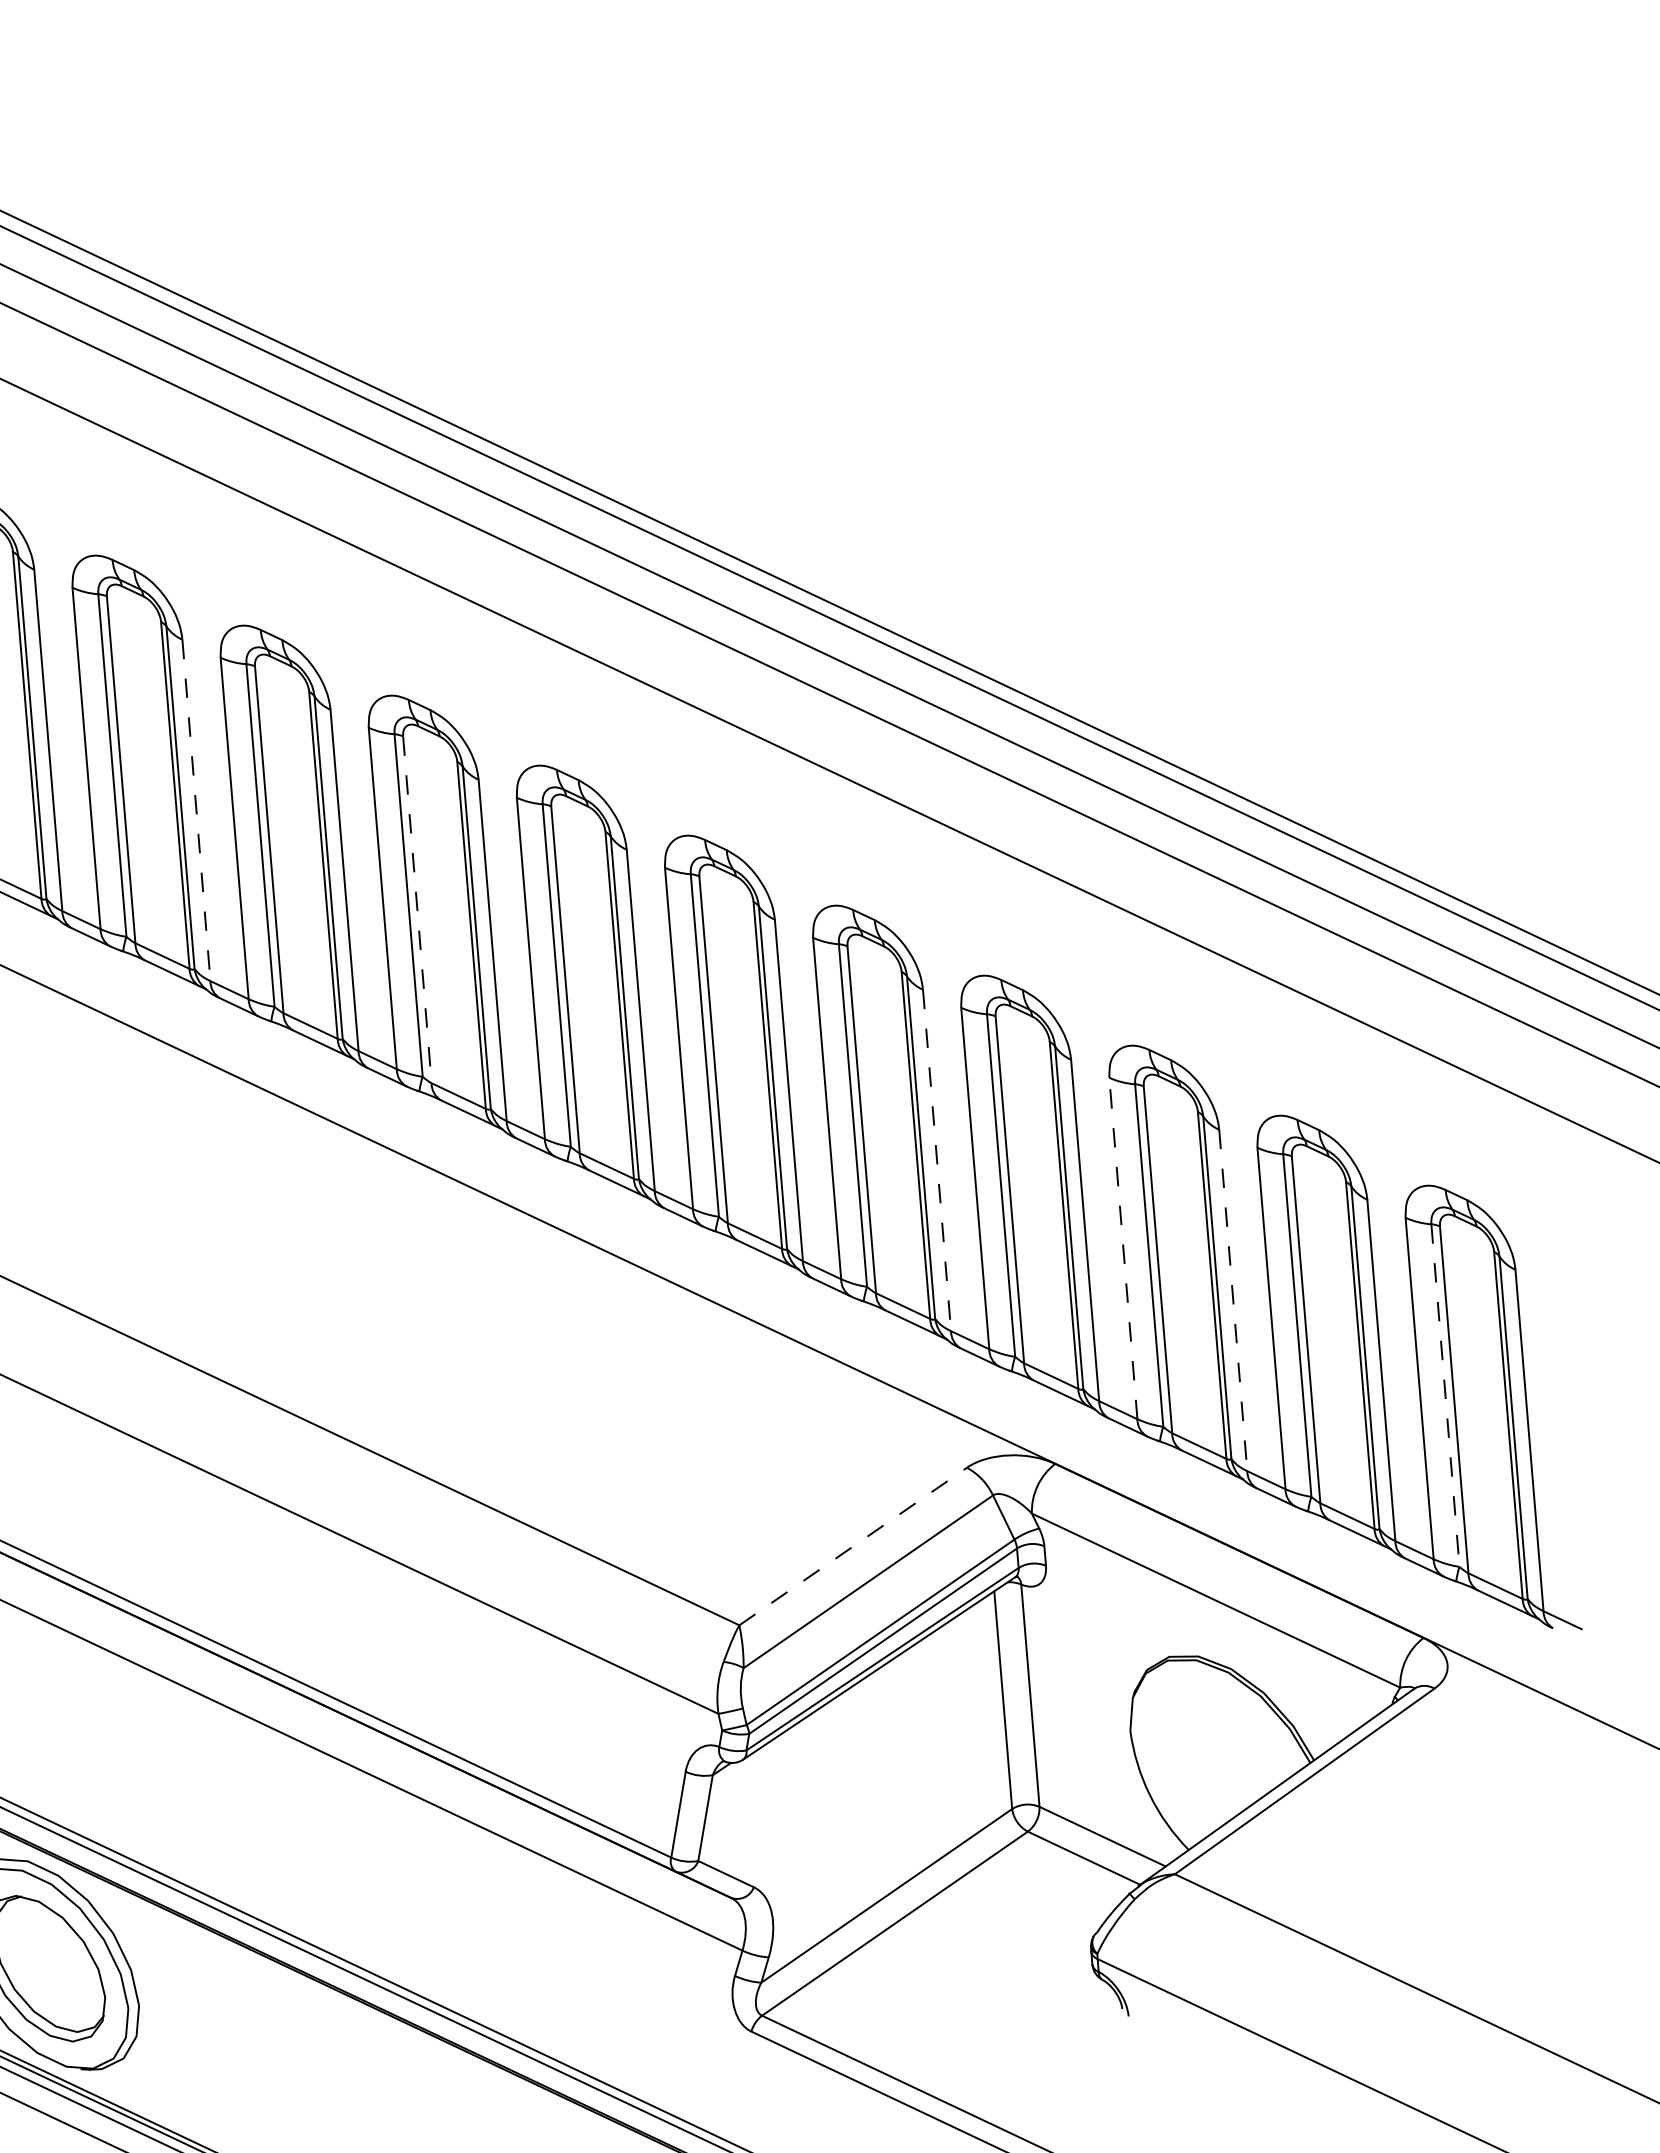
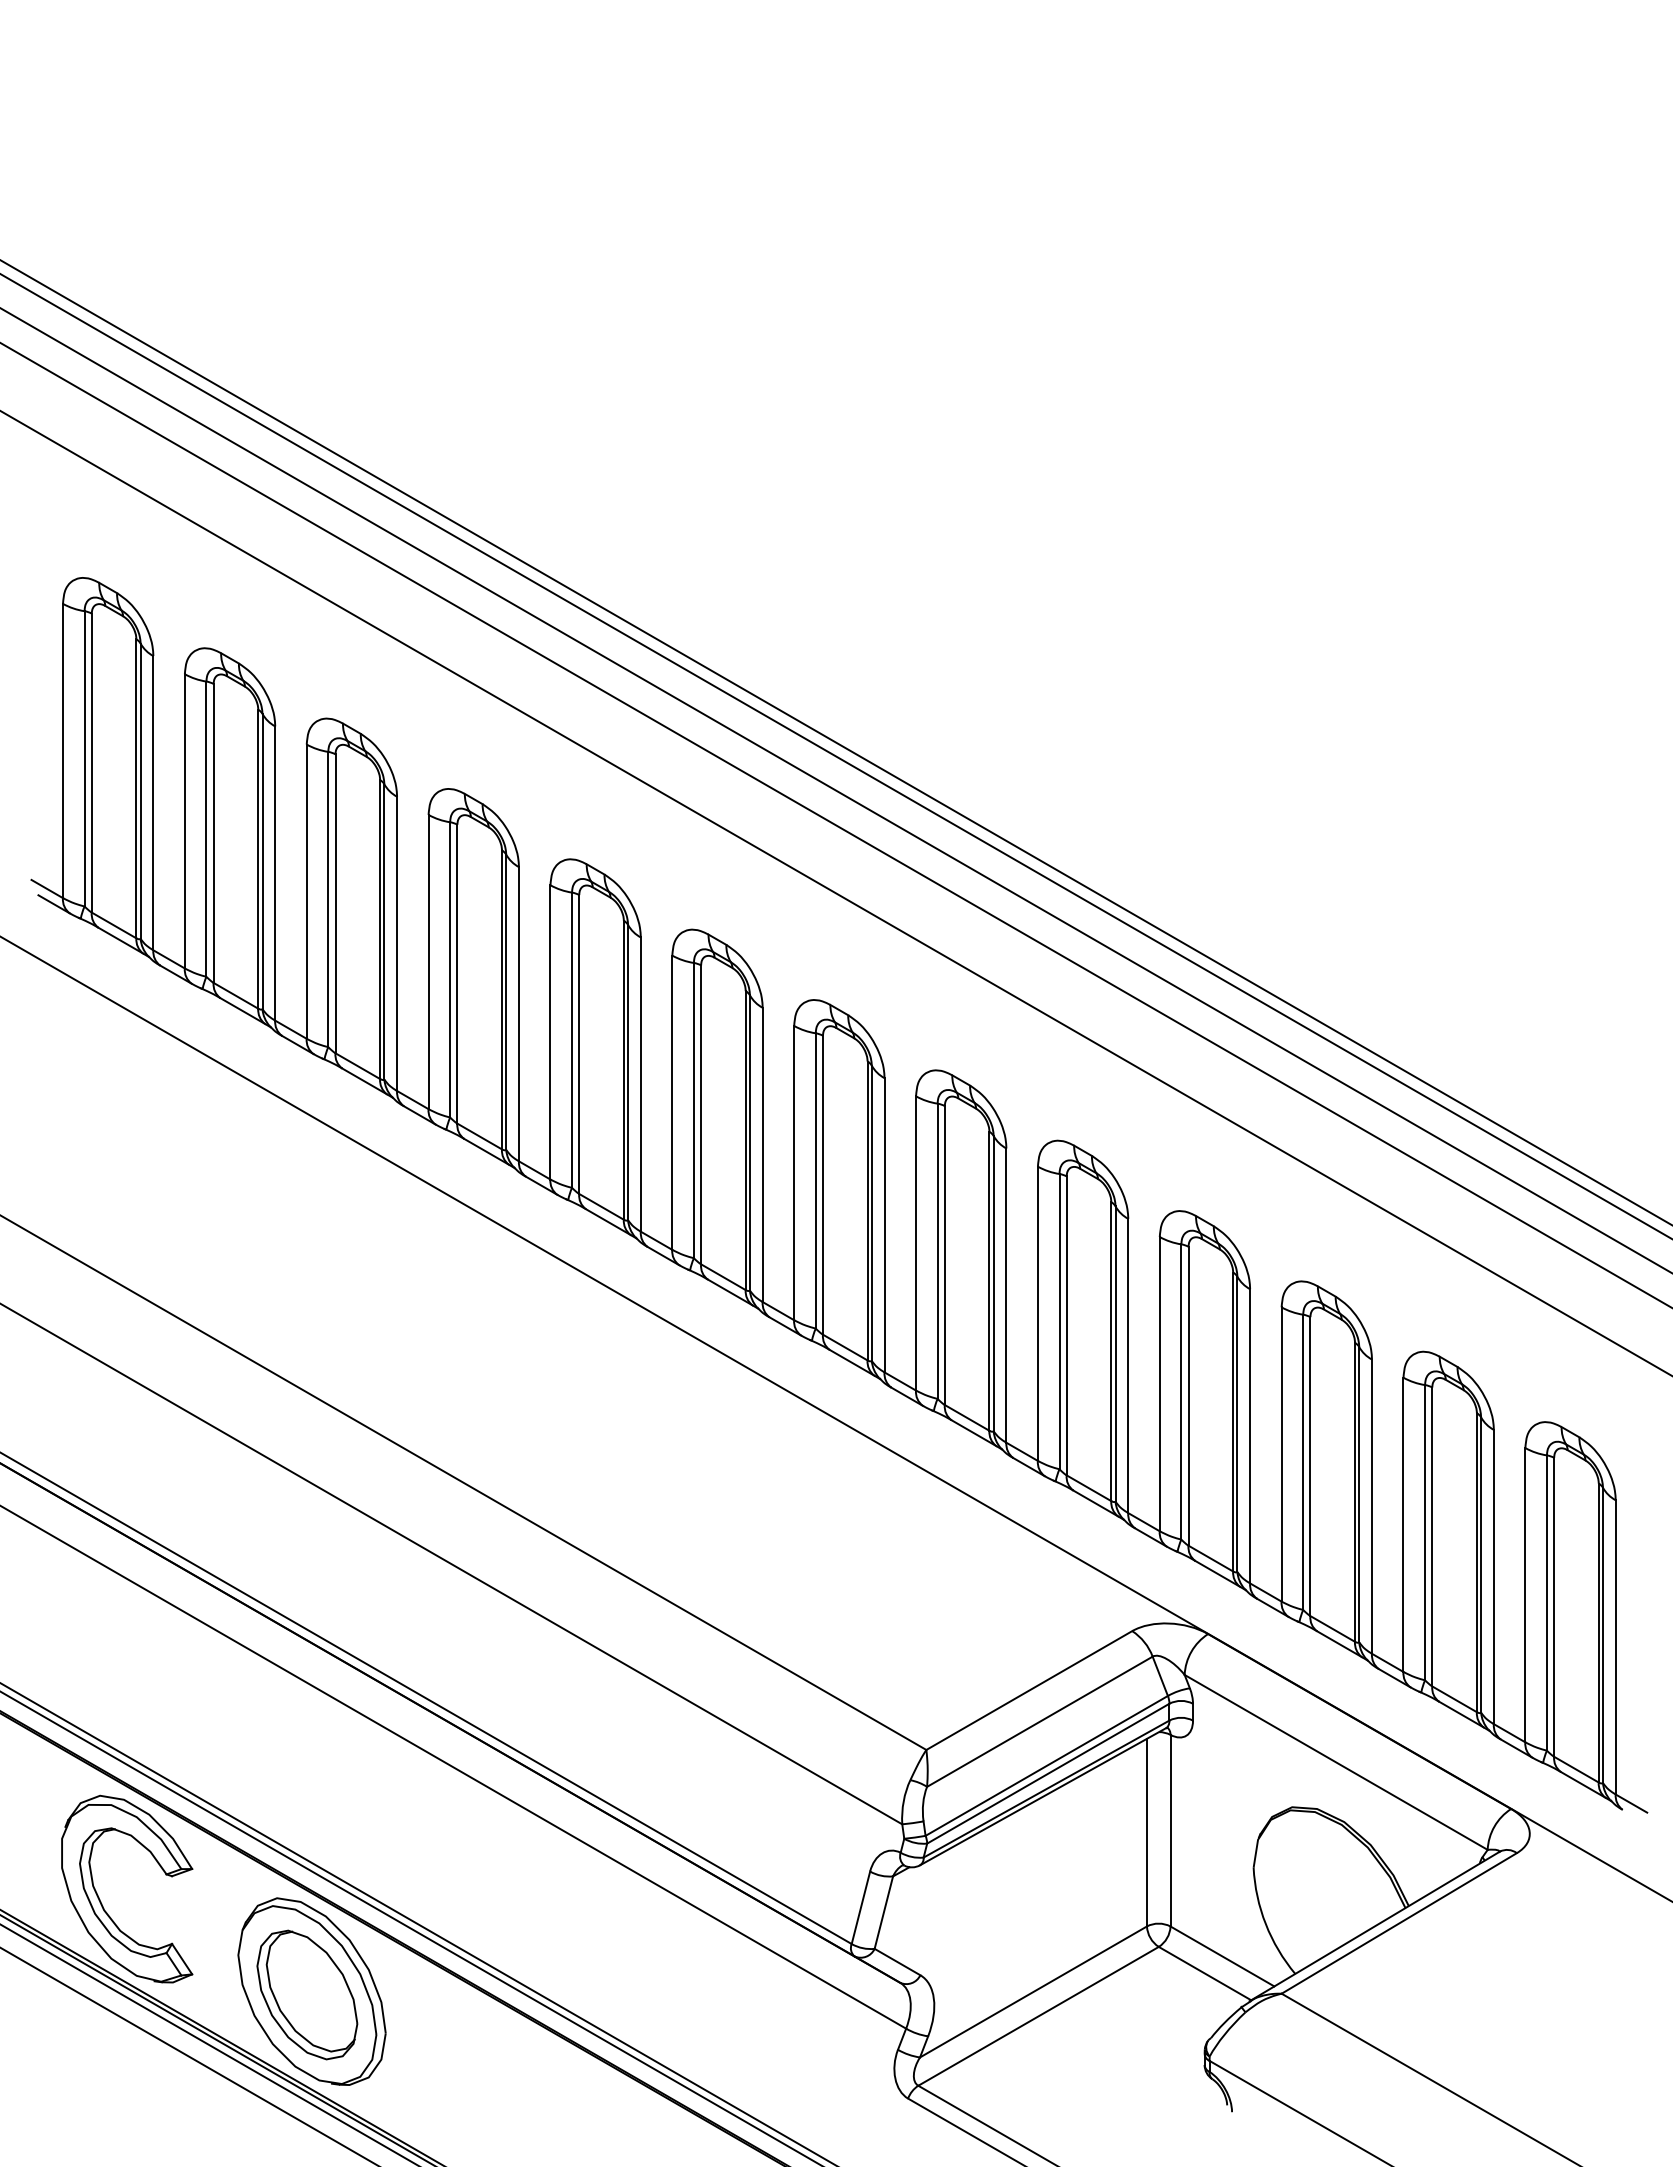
line: (195, 810) -> (518, 1014), dashed -> solid
line: (417, 910) -> (701, 1115), dashed -> solid
line: (937, 1161) -> (1128, 1366), dashed -> solid
line: (1123, 1248) -> (1281, 1454), dashed -> solid
line: (1233, 1301) -> (1372, 1507), dashed -> solid
line: (1444, 1396) -> (1546, 1603), dashed -> solid
line: (853, 1546) -> (1029, 1690), dashed -> solid

